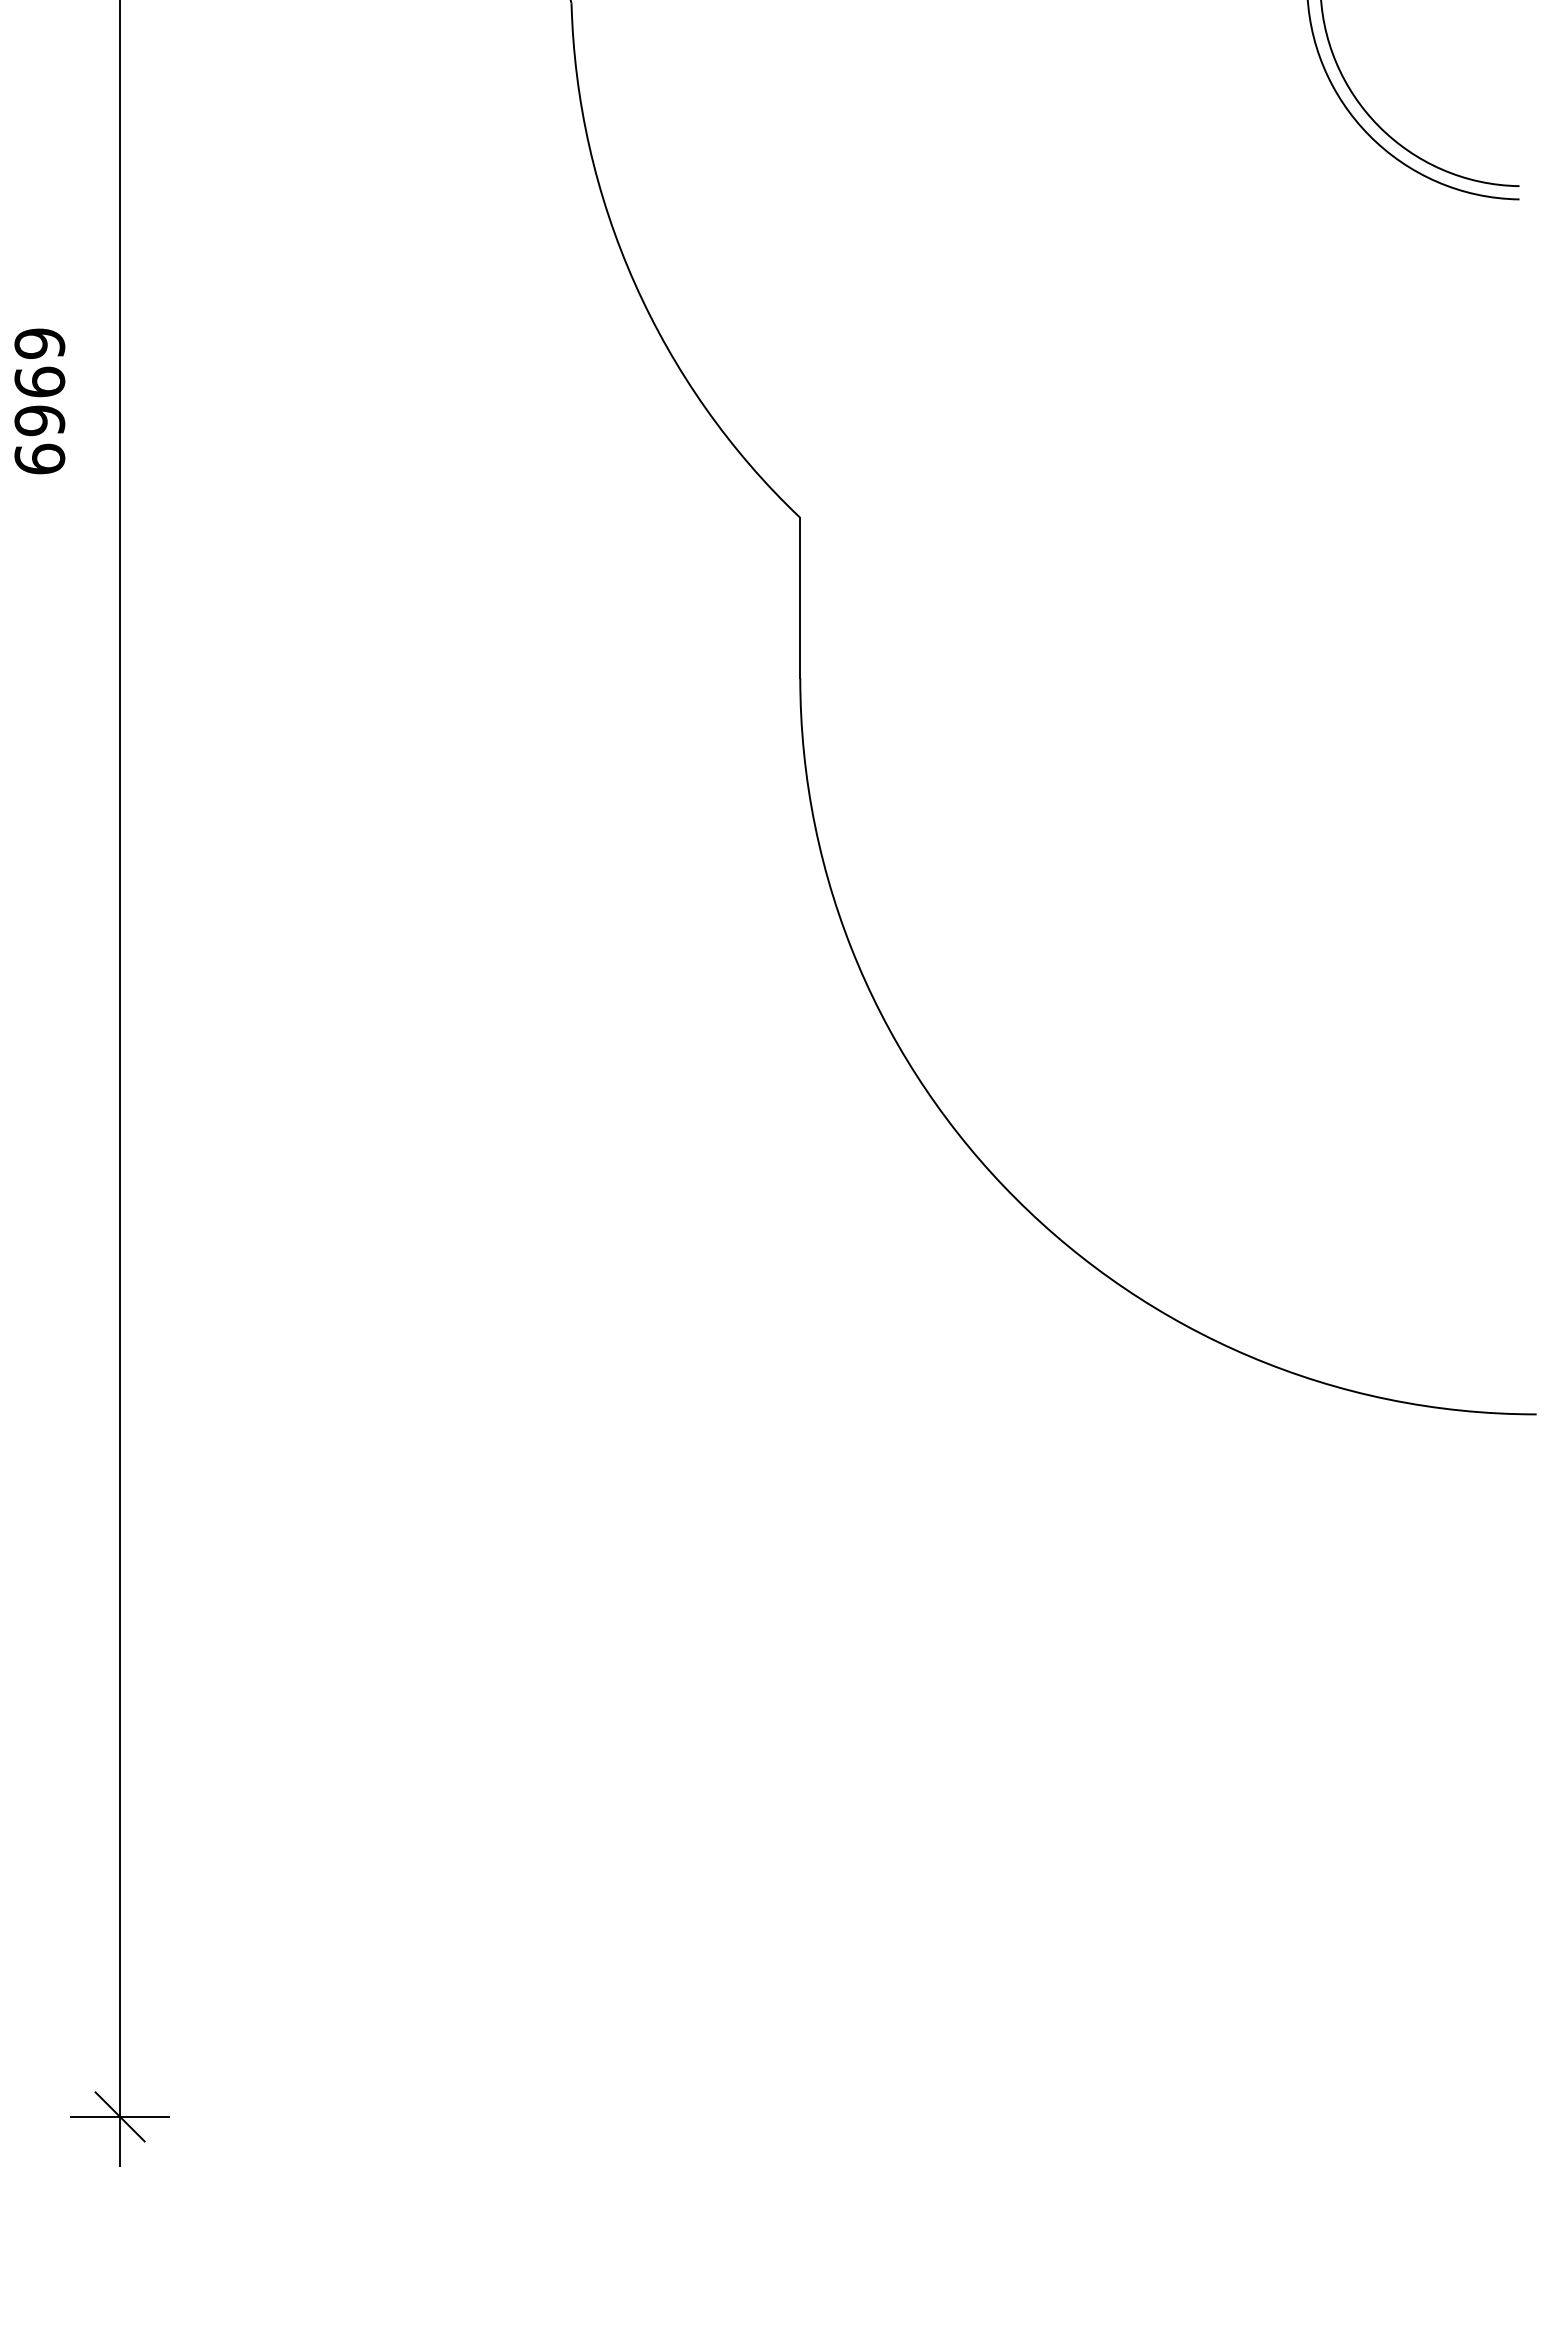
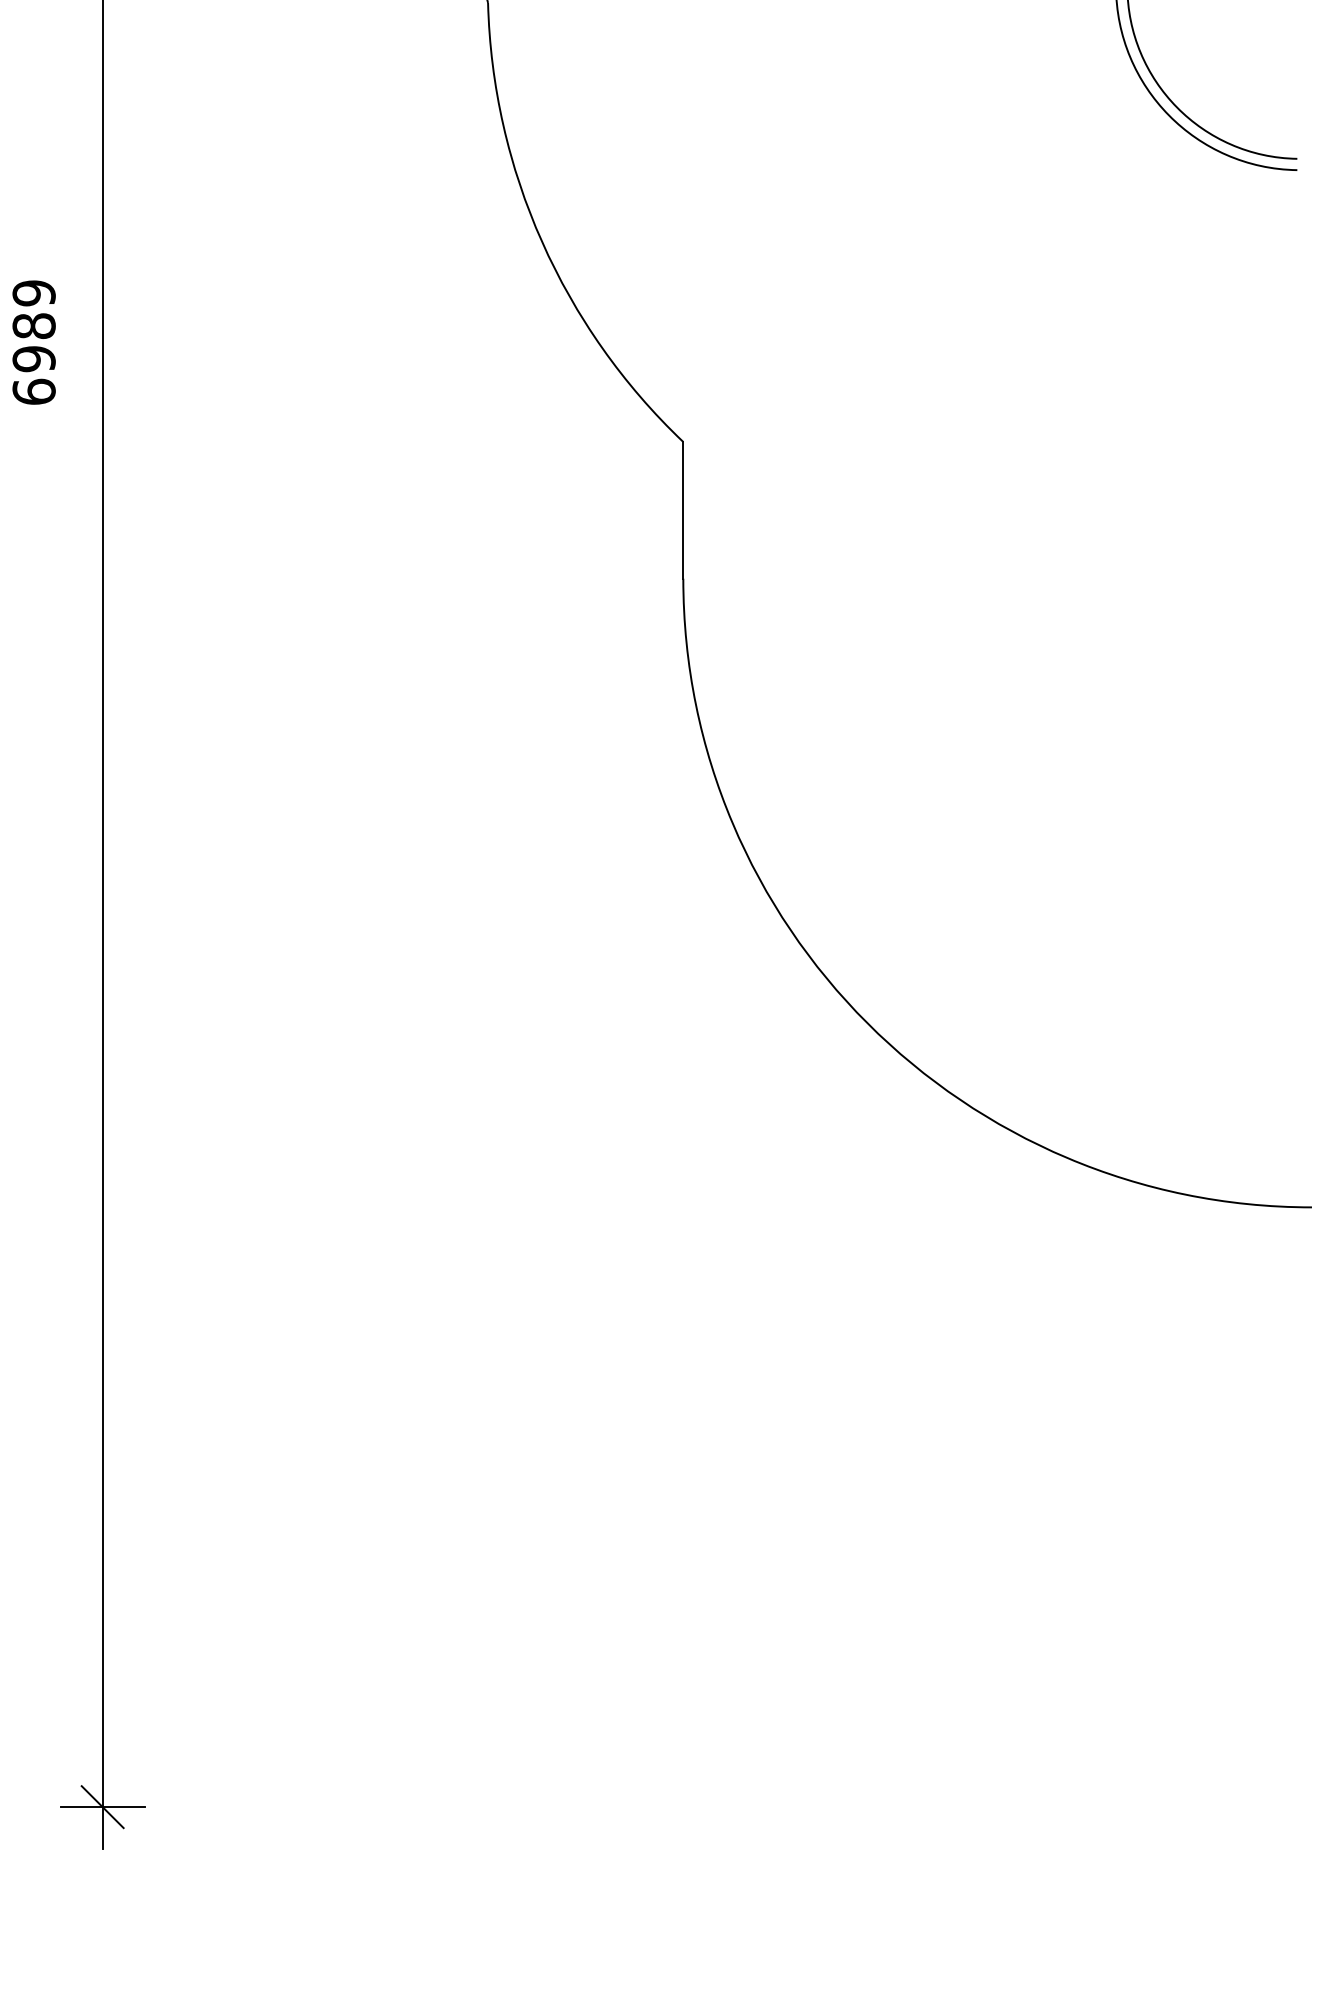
text: (39, 381) -> (33, 325), 6969 -> 6989

